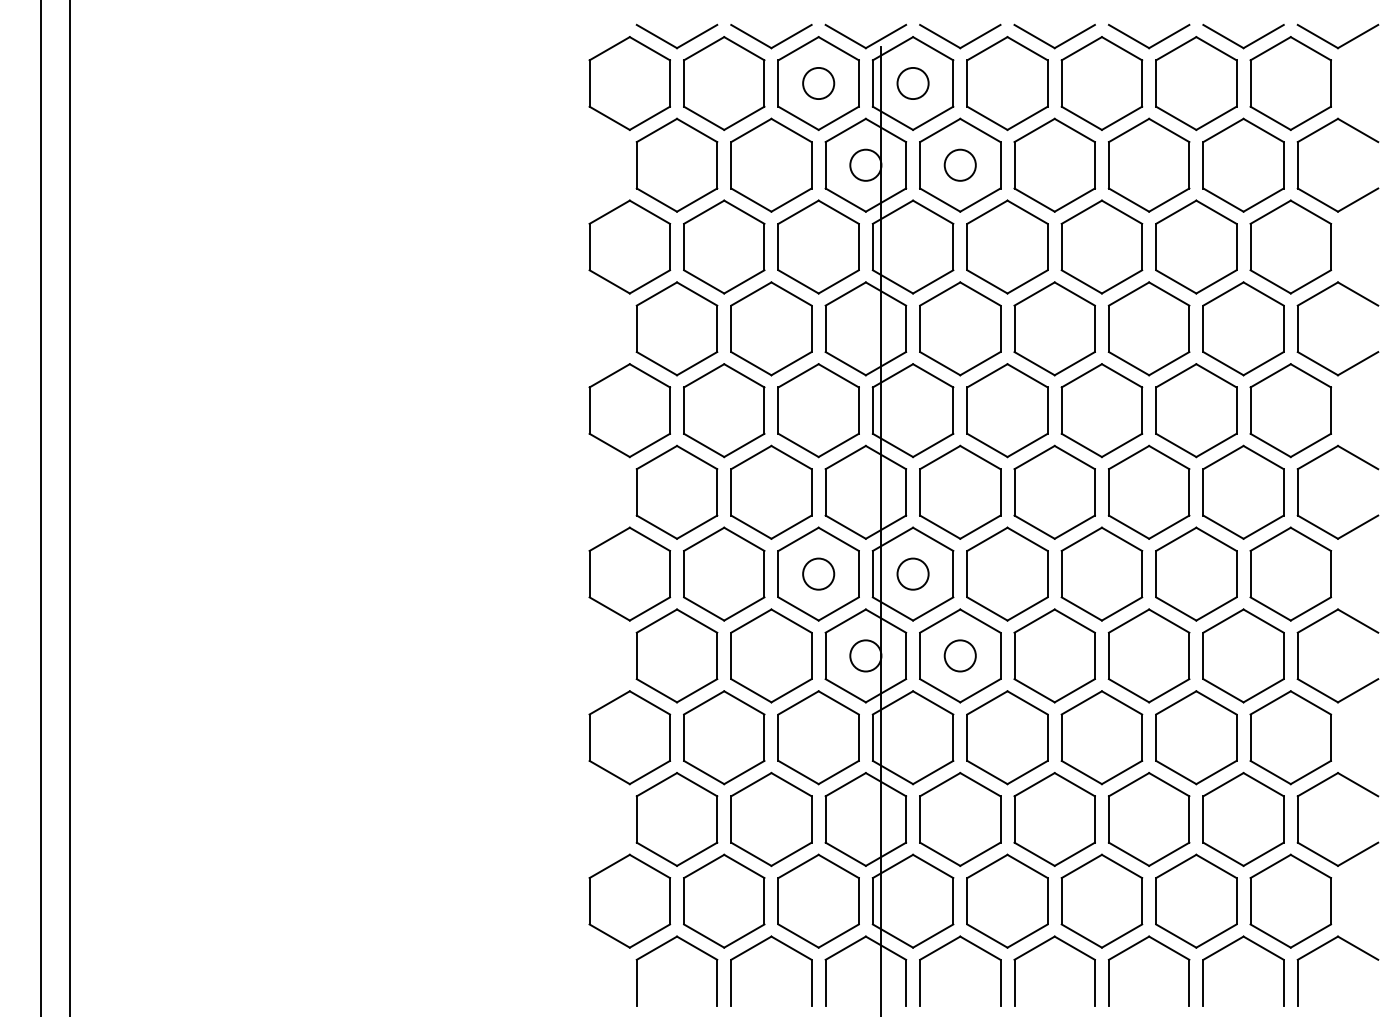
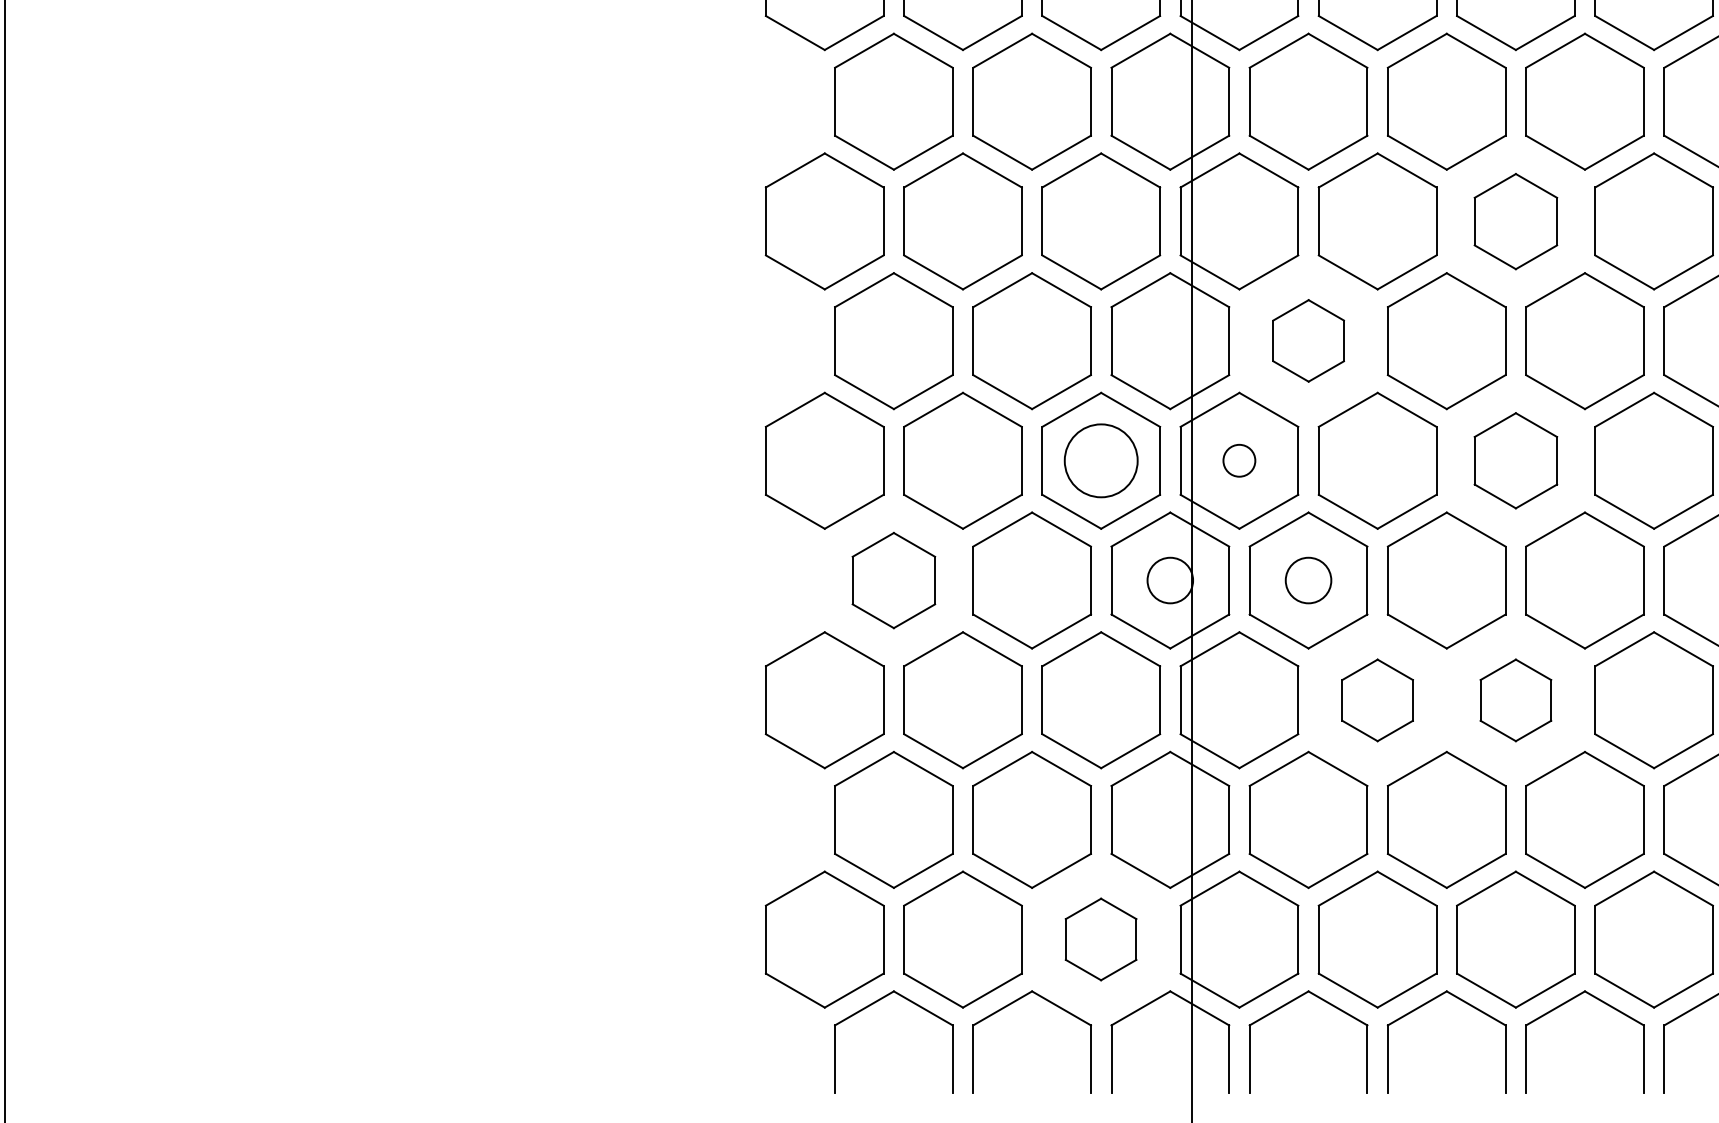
part: (1101, 410) -> (1515, 221), size x0.7
part: (960, 491) -> (1308, 339), size x0.6
circle: (818, 573) -> (1100, 459), size x1.6
circle: (912, 573) -> (1238, 459), size x0.7
part: (1101, 573) -> (1515, 459), size x0.7
part: (676, 655) -> (893, 579), size x0.7
part: (1007, 737) -> (1377, 699), size x0.6
part: (1101, 737) -> (1515, 699), size x0.6
part: (818, 900) -> (1100, 938), size x0.6

